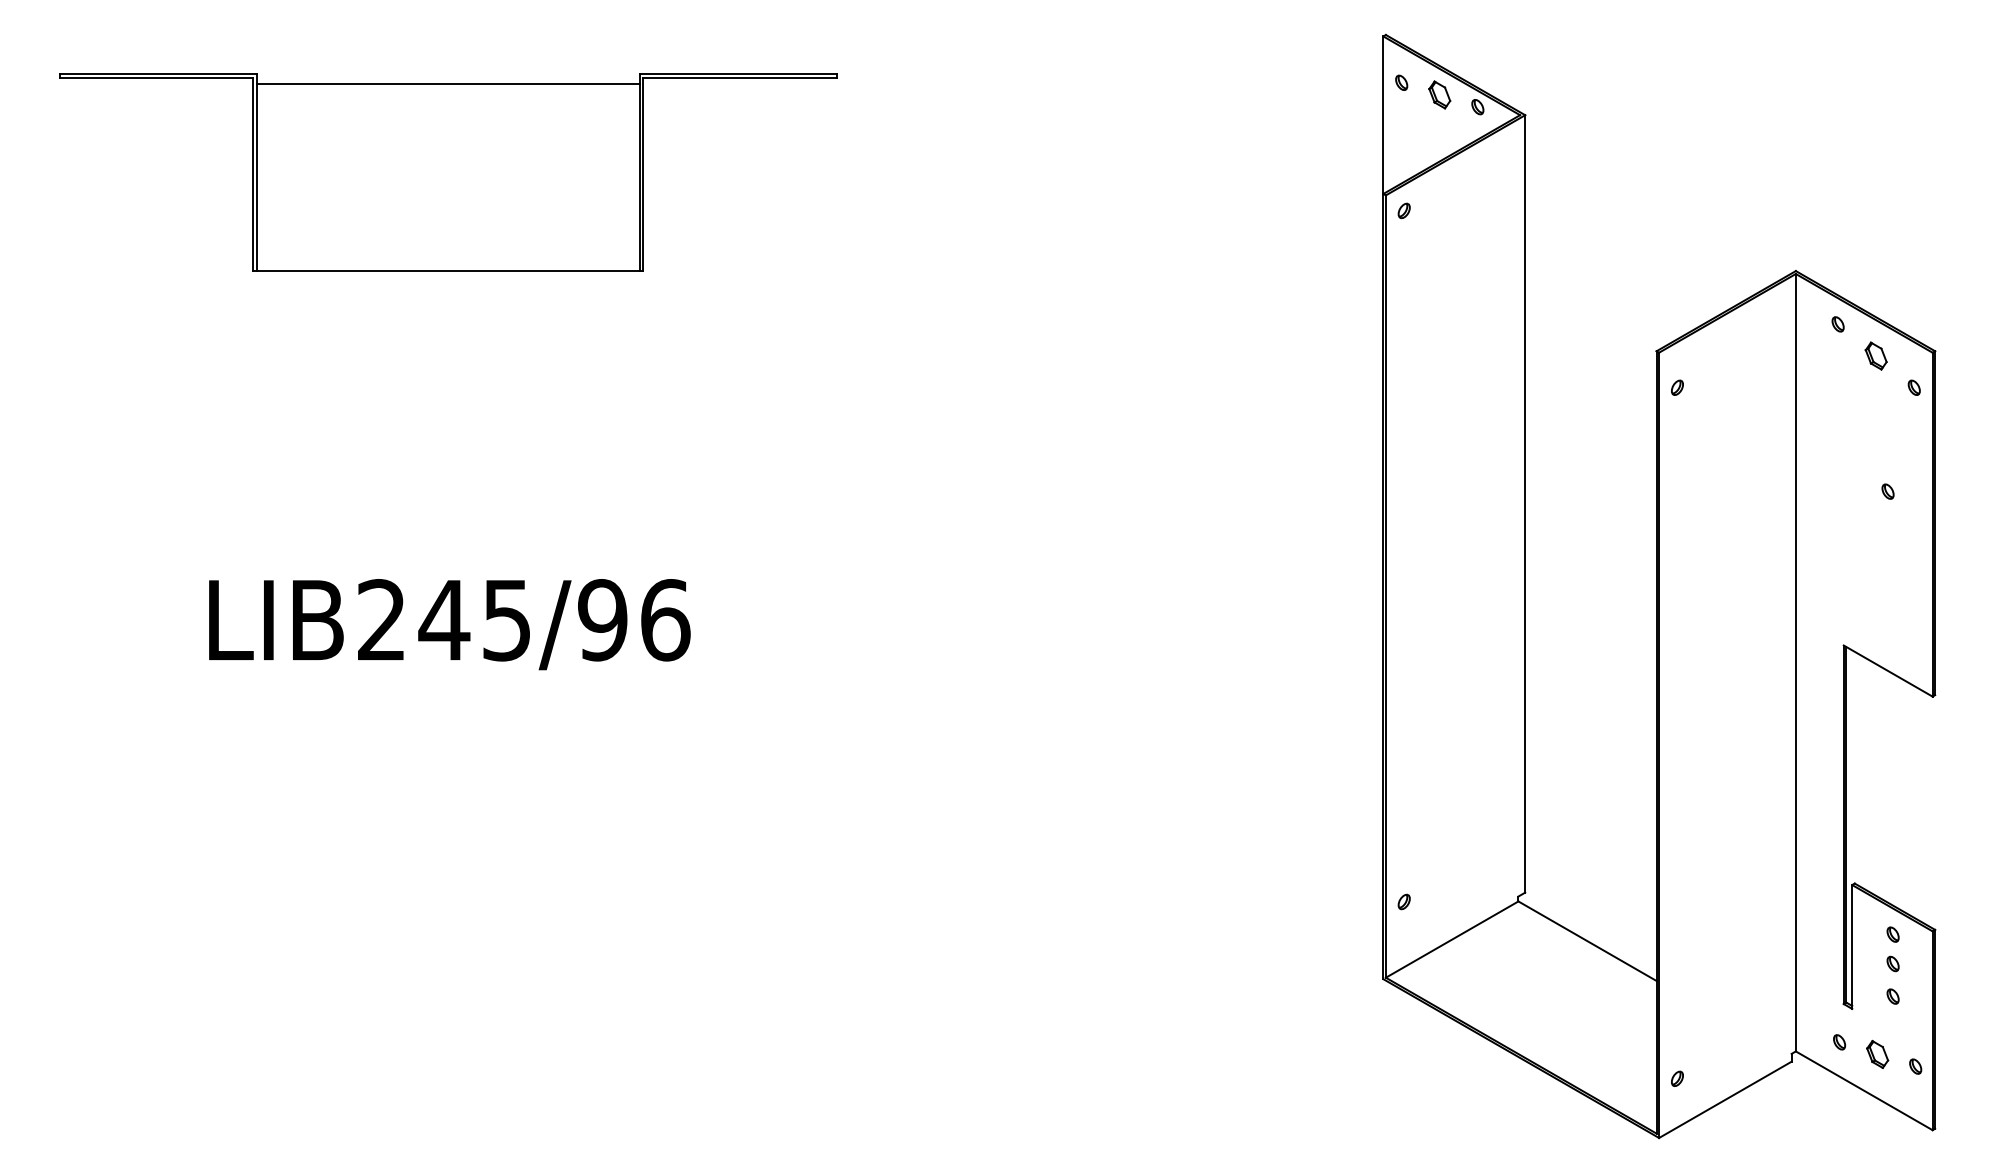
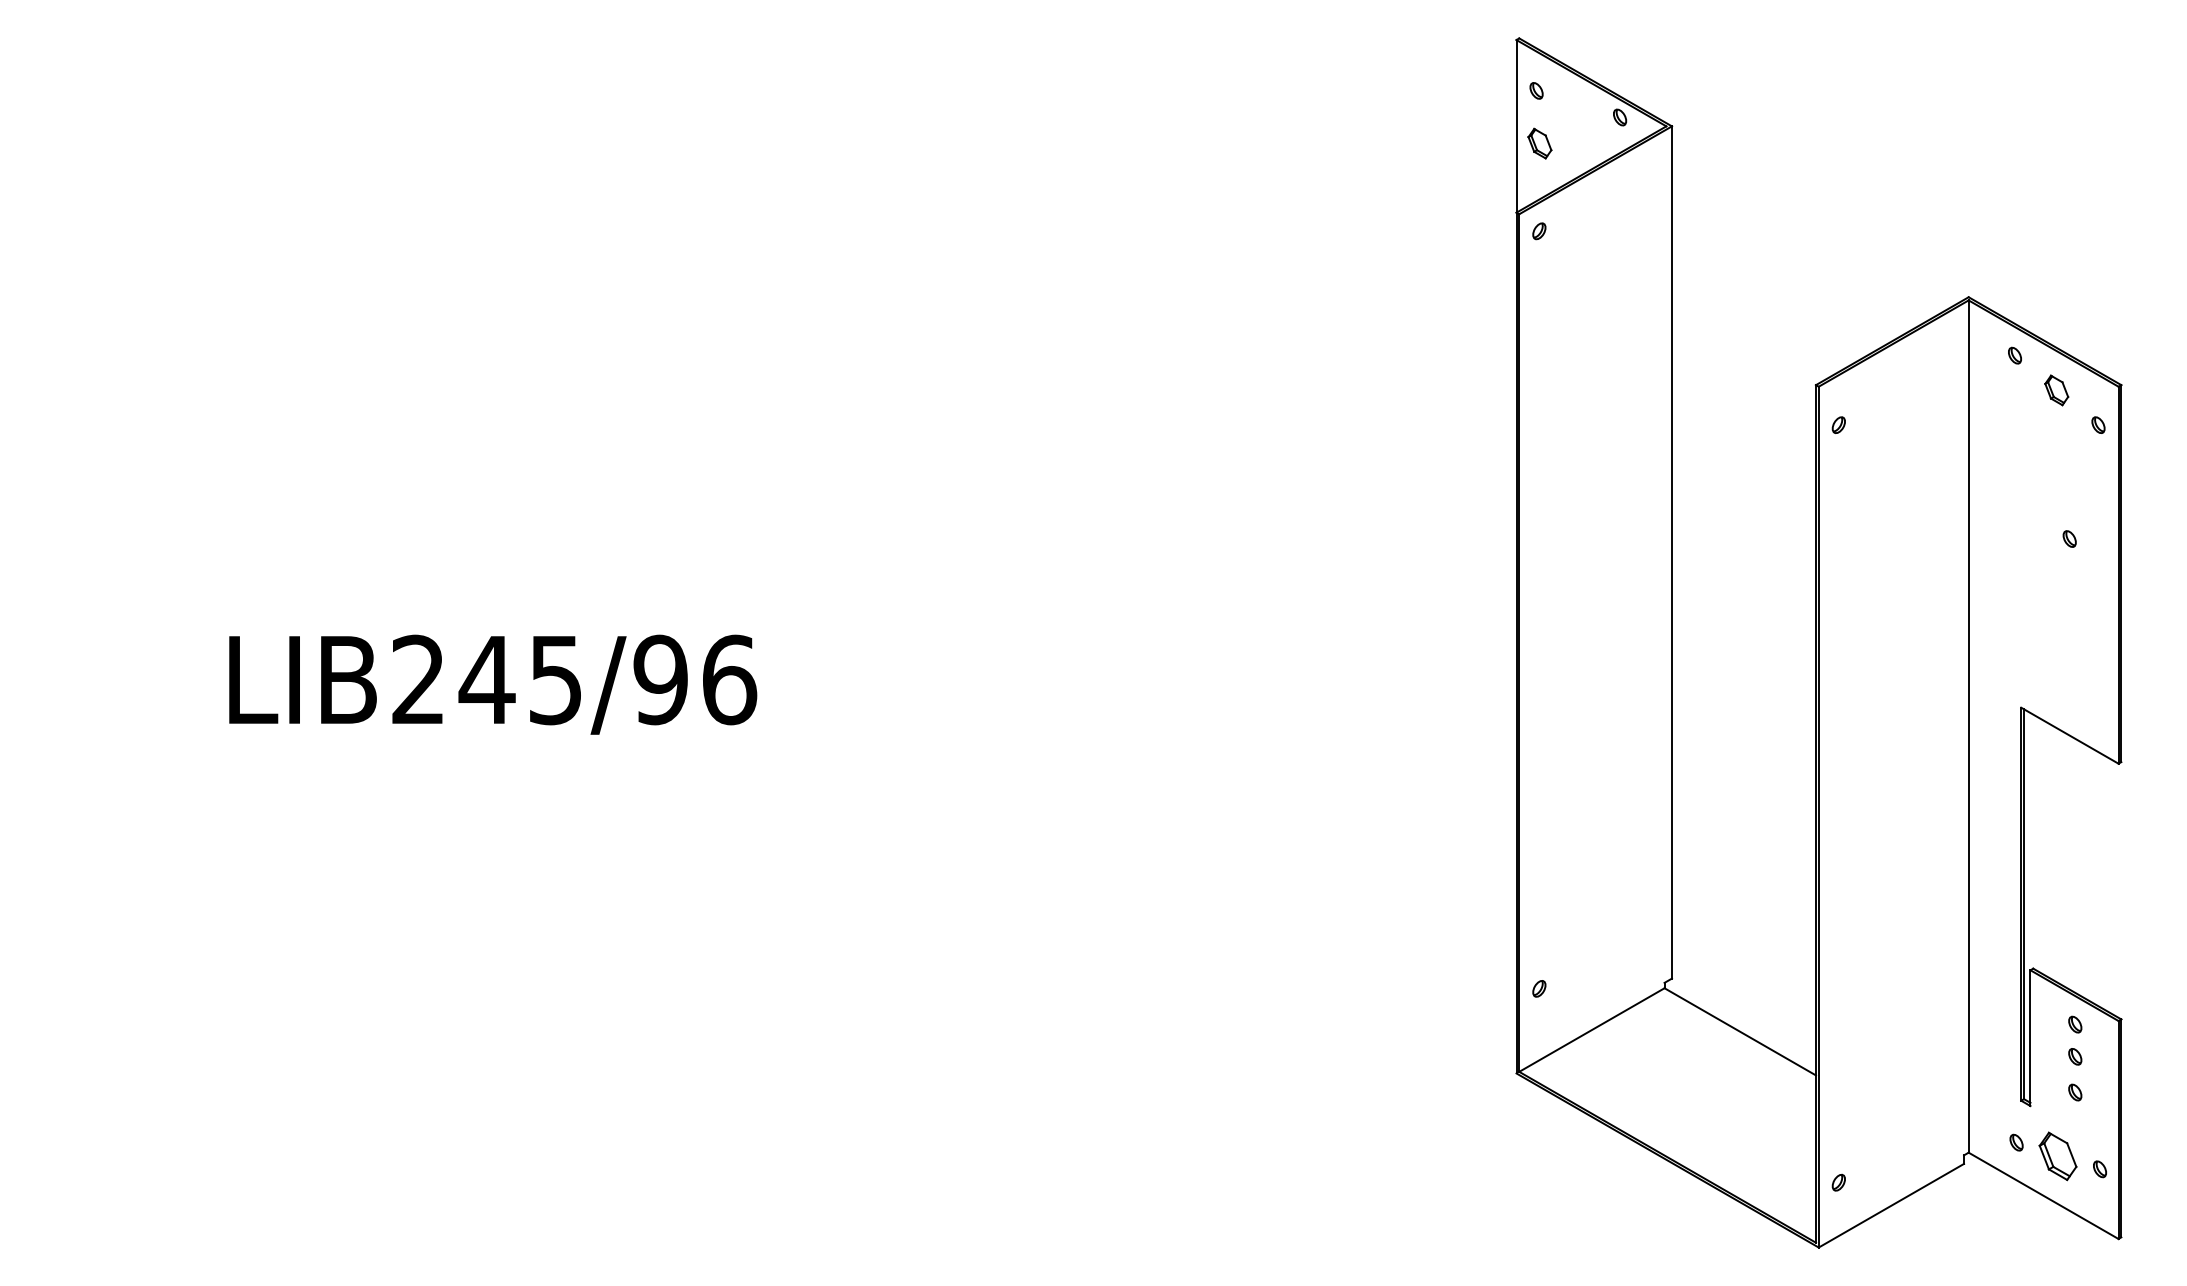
part: (1439, 94) -> (1539, 143), moved
part: (448, 172) -> (491, 189), removed
part: (1877, 1053) -> (2058, 1154), size x1.6

